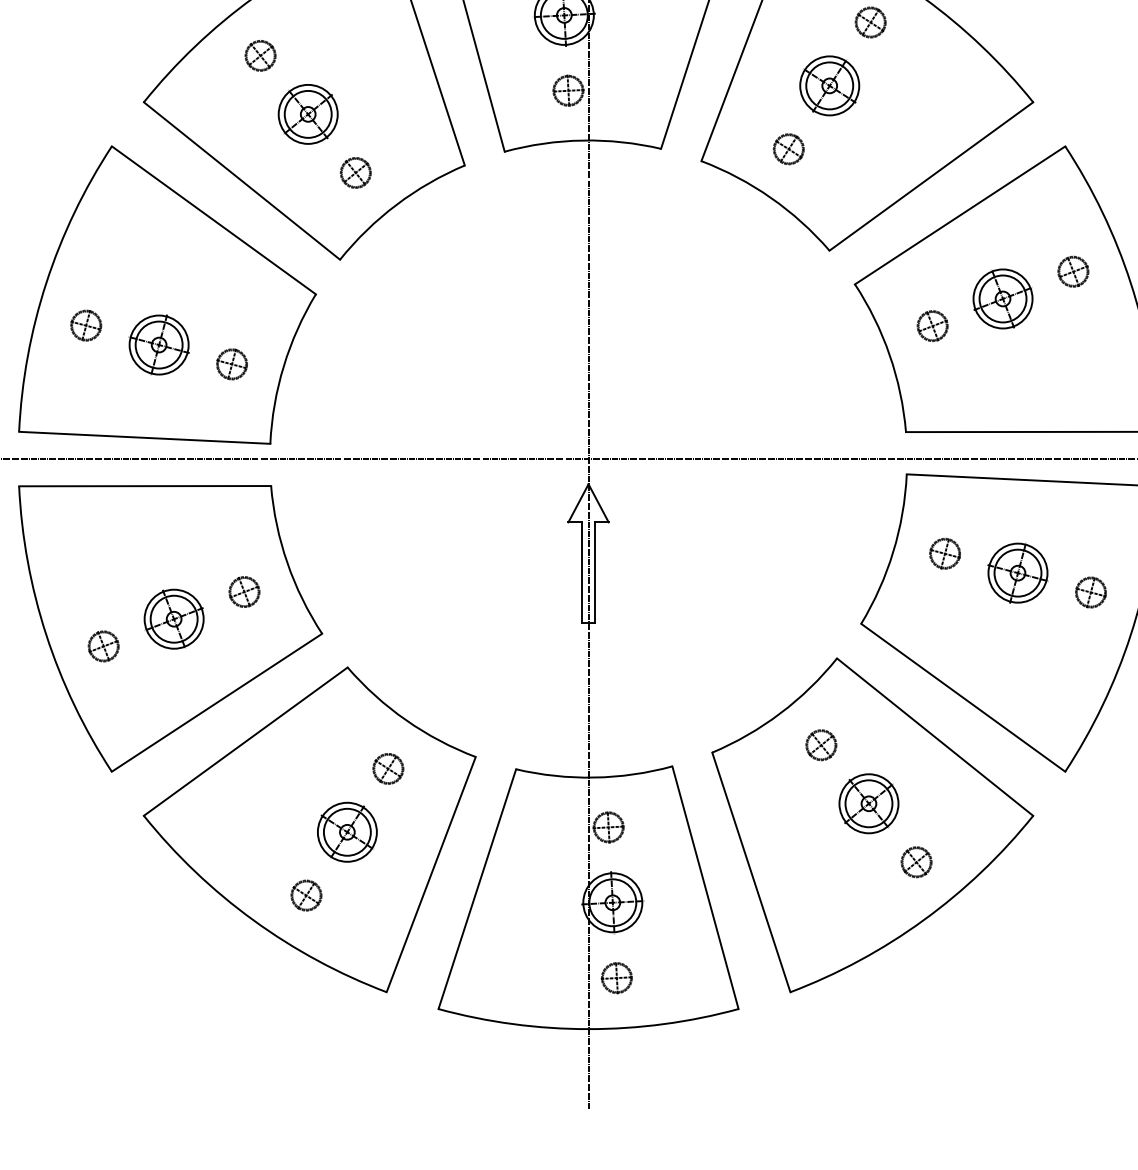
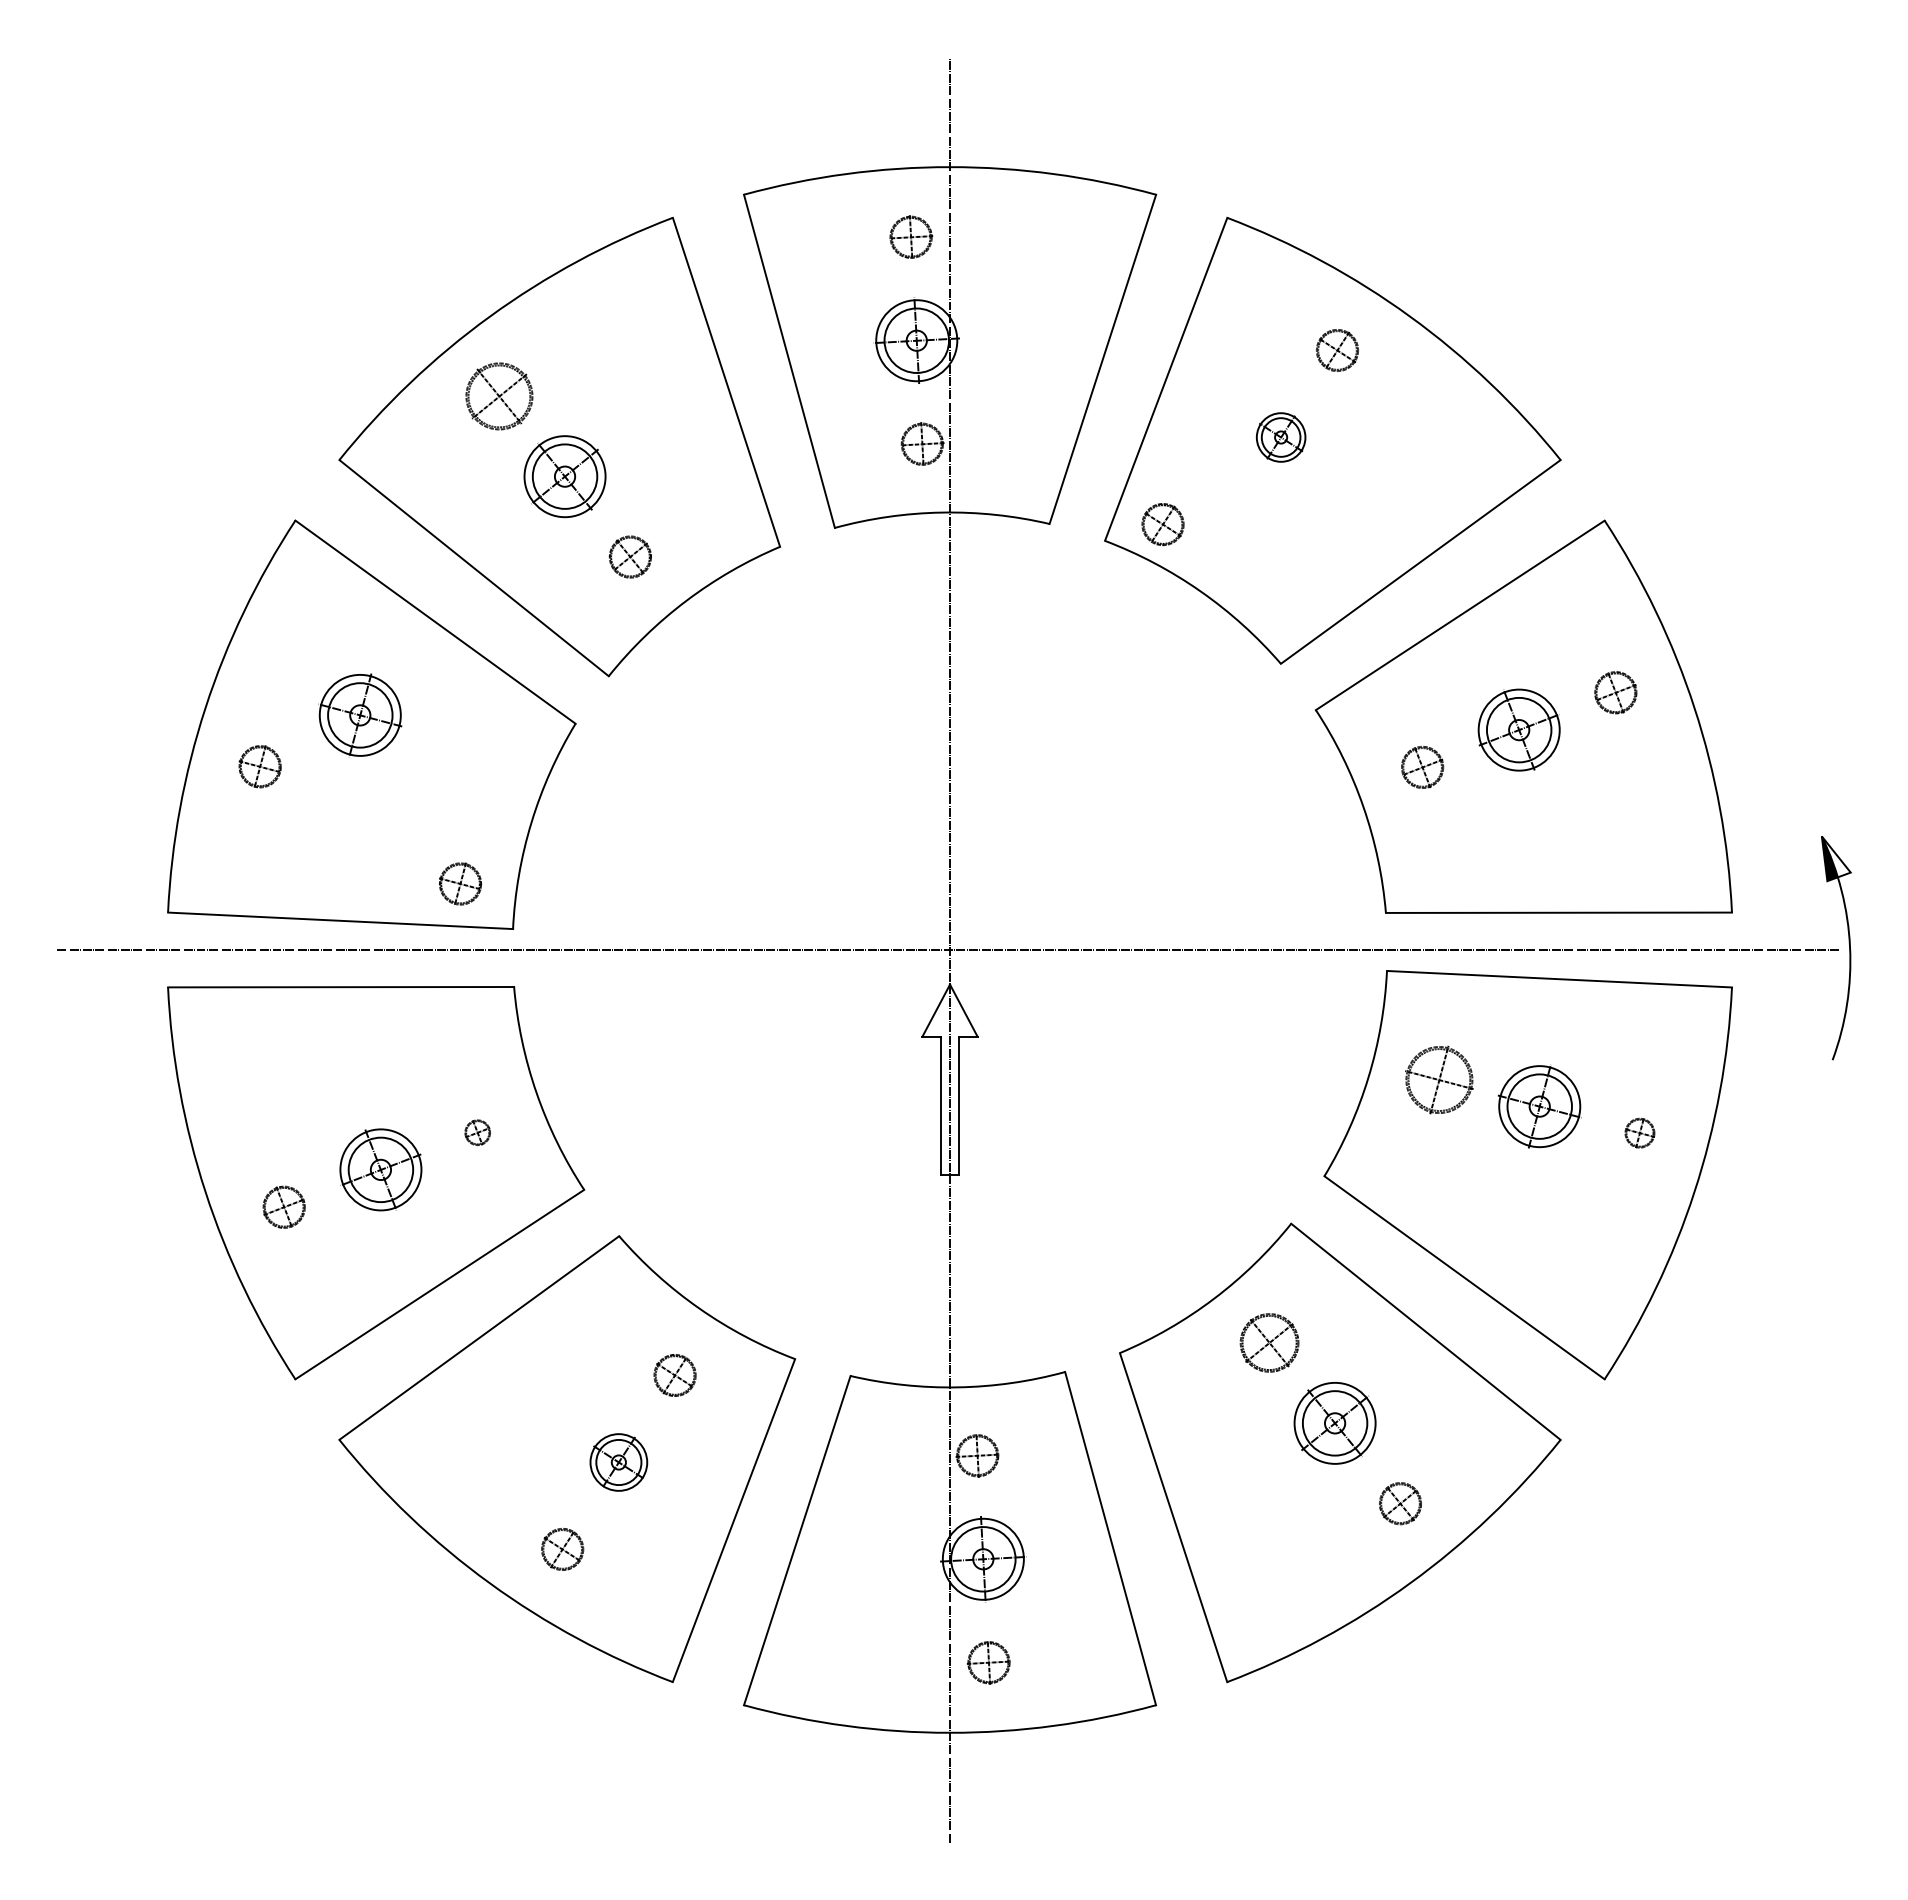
part: (260, 55) -> (499, 395), size x1.6
part: (829, 85) -> (1280, 437), size x0.6
part: (788, 149) -> (1162, 524), moved
part: (159, 345) -> (360, 715), moved
part: (232, 364) -> (460, 883), moved
part: (944, 553) -> (1439, 1079), size x1.6
part: (244, 591) -> (477, 1132), size x0.6
part: (1090, 591) -> (1639, 1132), size x0.7
part: (821, 744) -> (1269, 1342), size x1.4
part: (347, 832) -> (618, 1462), size x0.7

